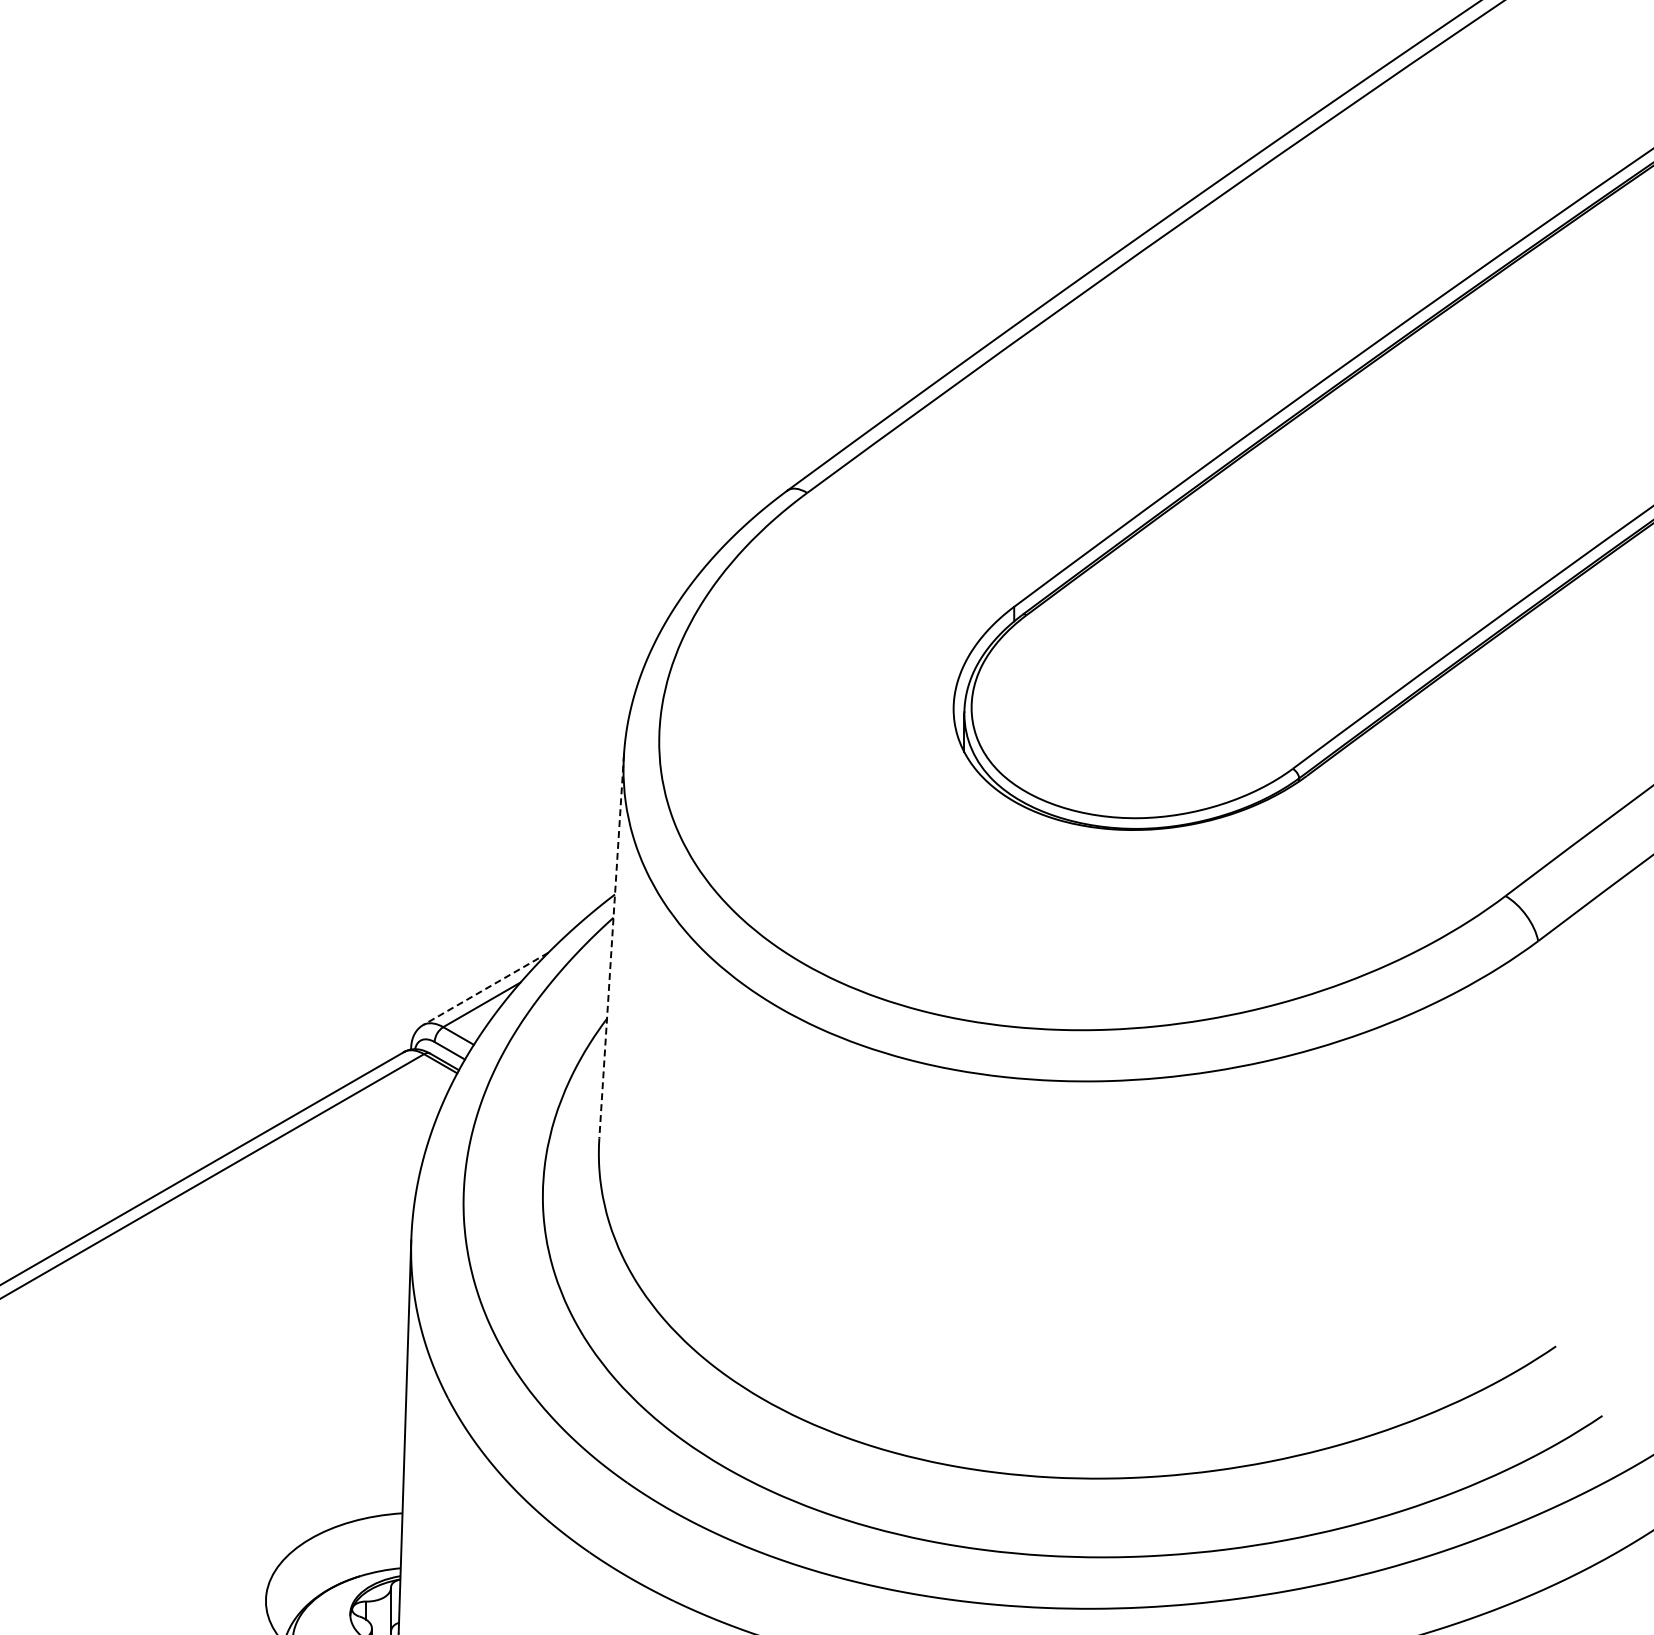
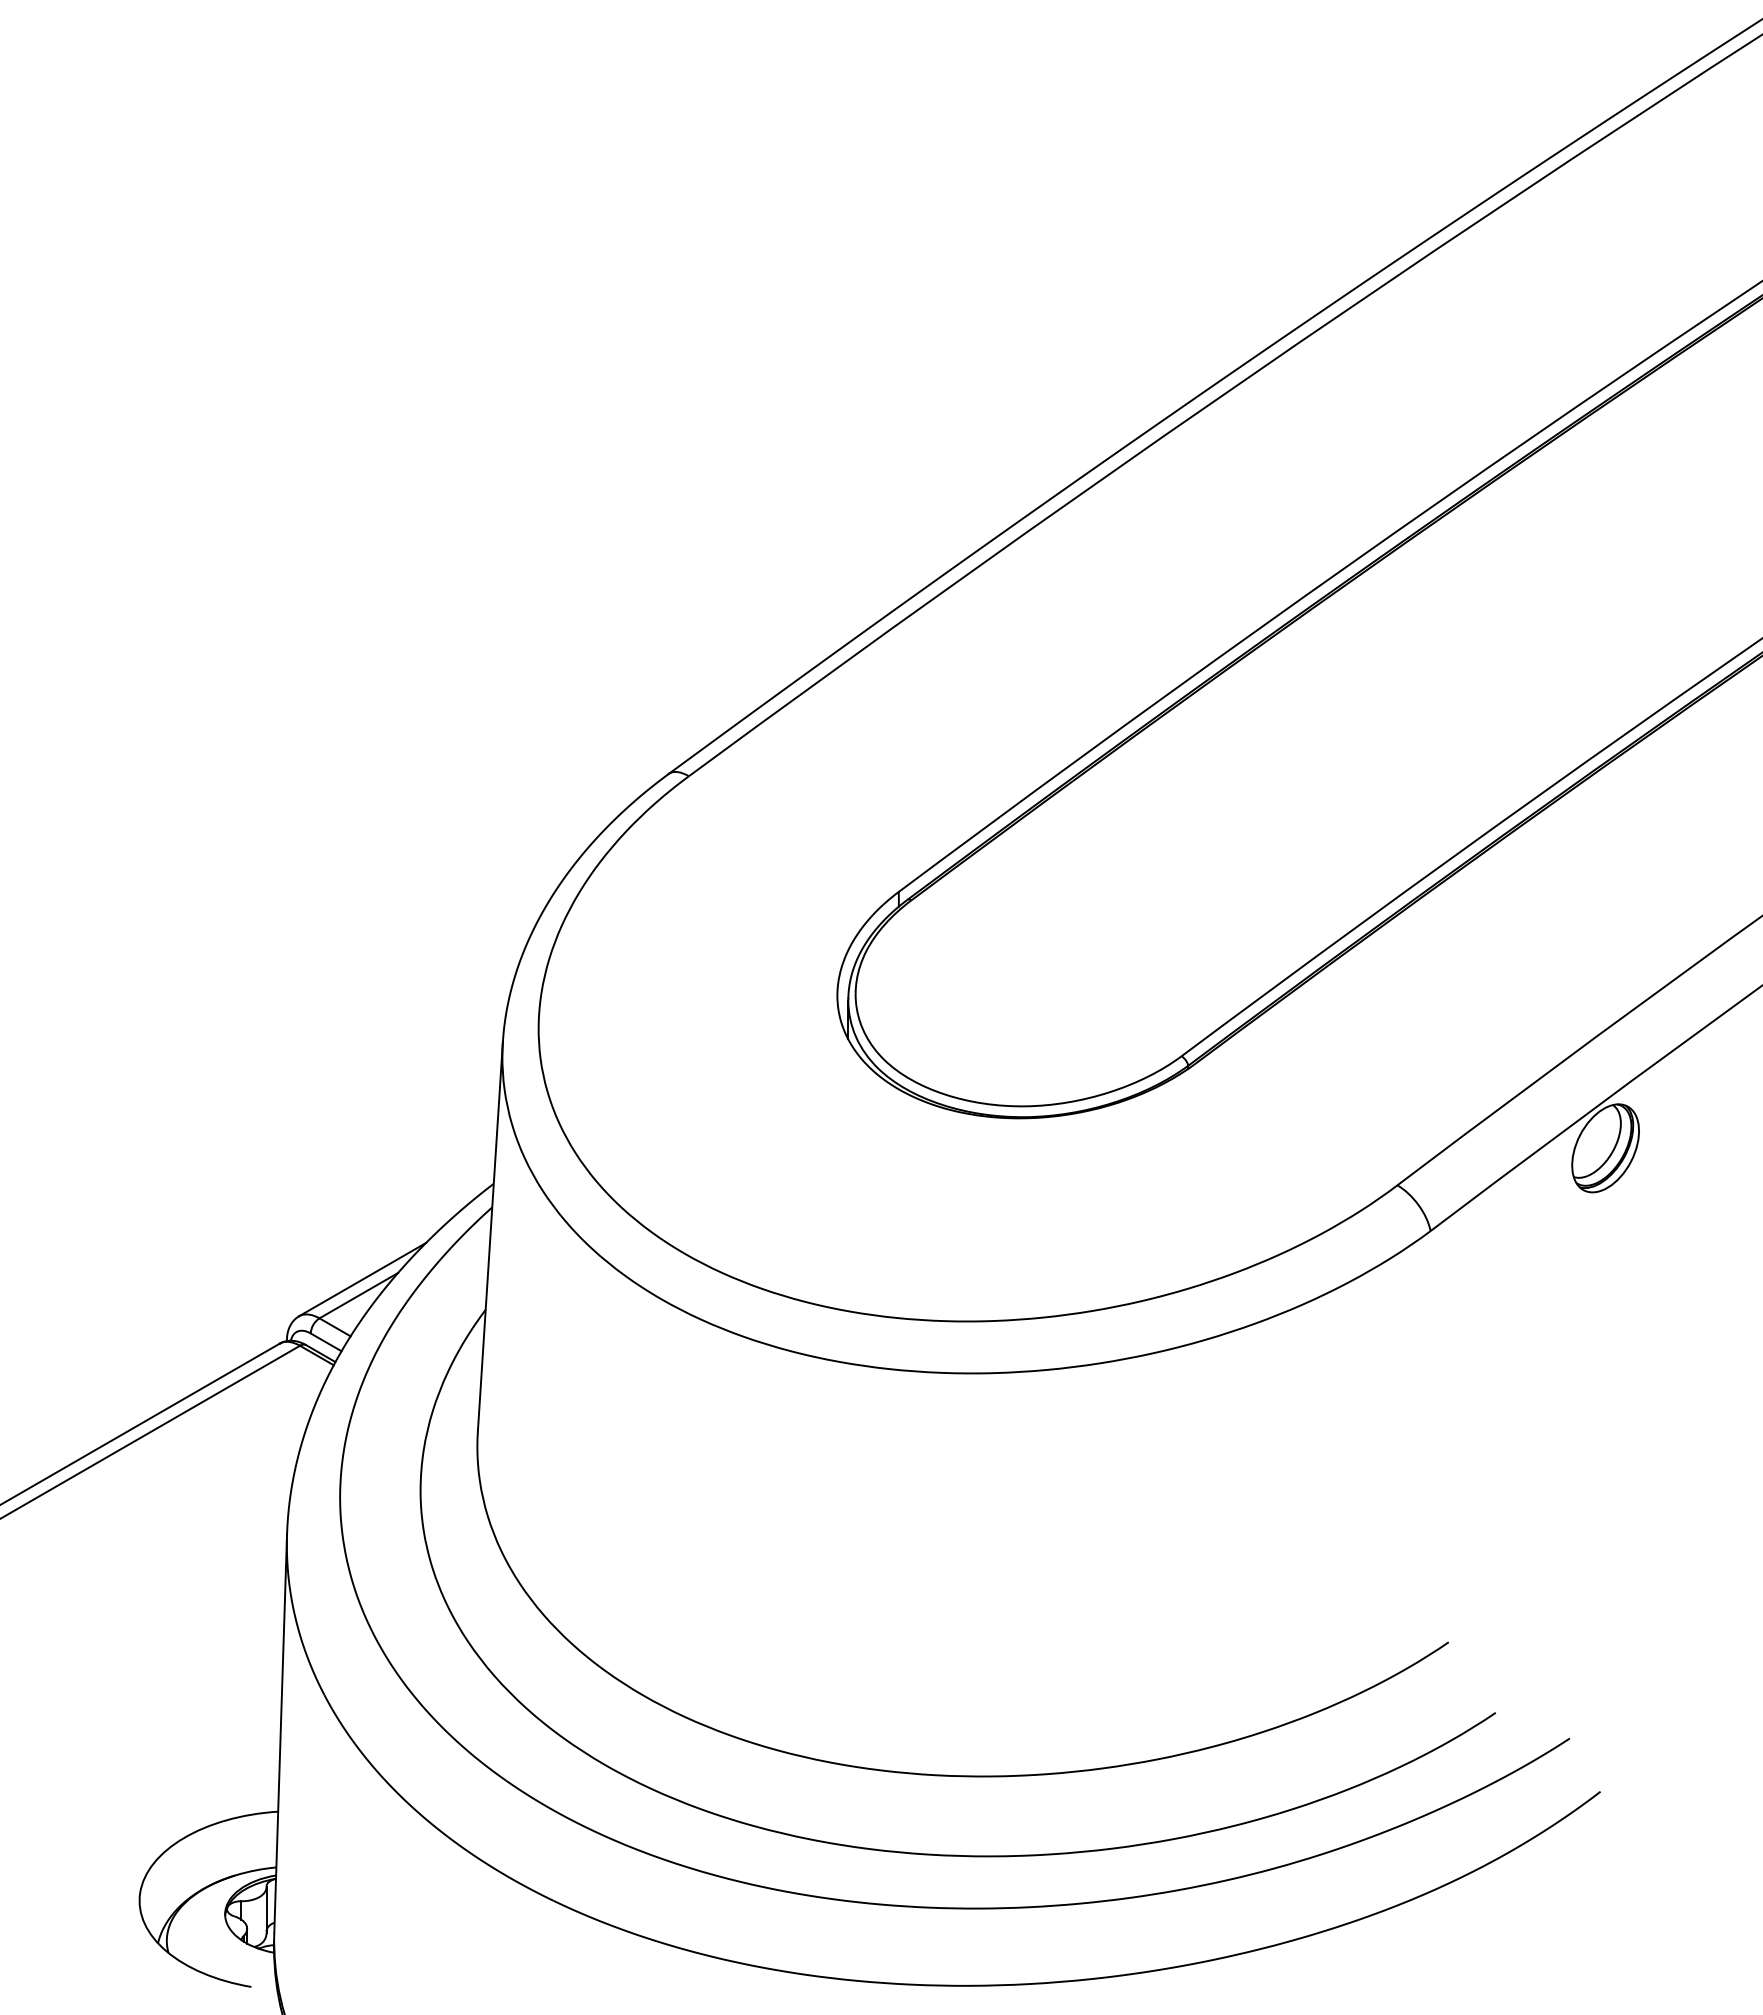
line: (611, 947) -> (490, 1237), dashed -> solid
line: (485, 988) -> (362, 1279), dashed -> solid

